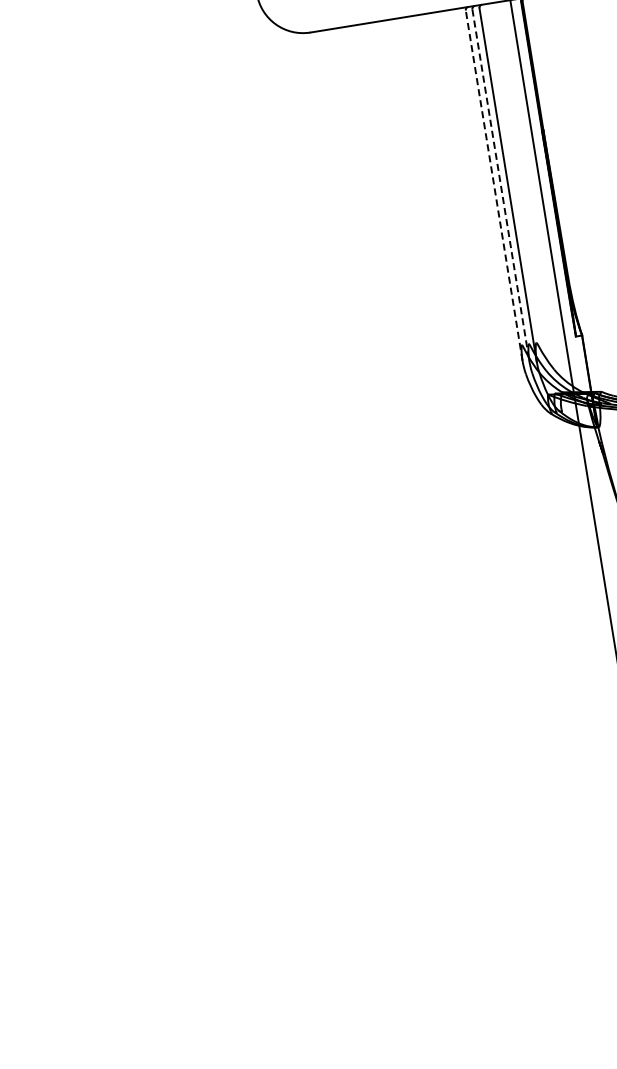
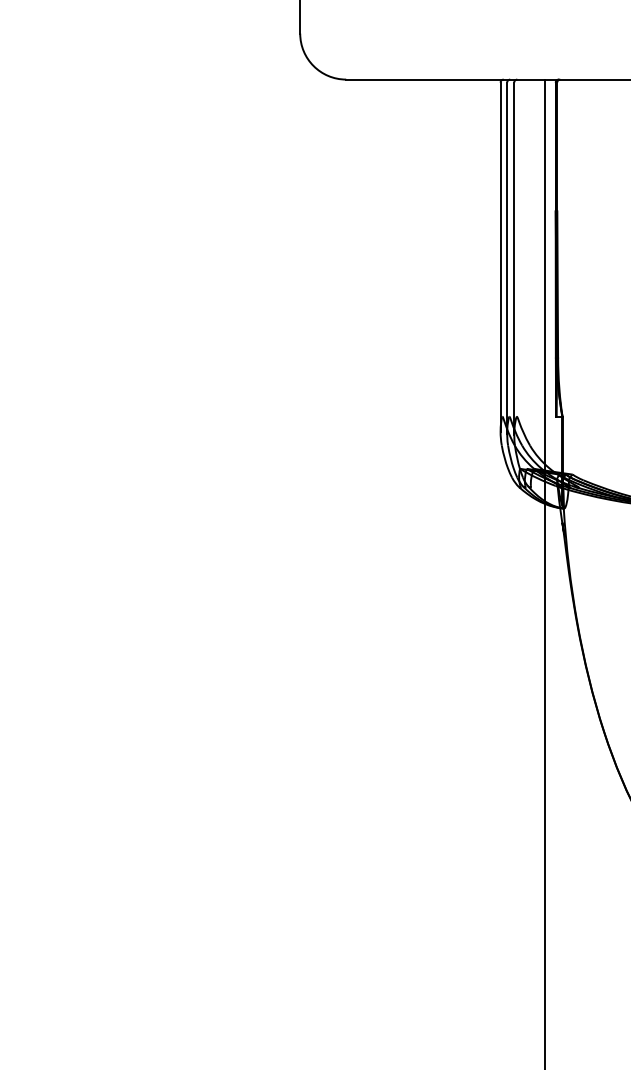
line: (494, 185) -> (500, 257), dashed -> solid
line: (501, 185) -> (507, 258), dashed -> solid

